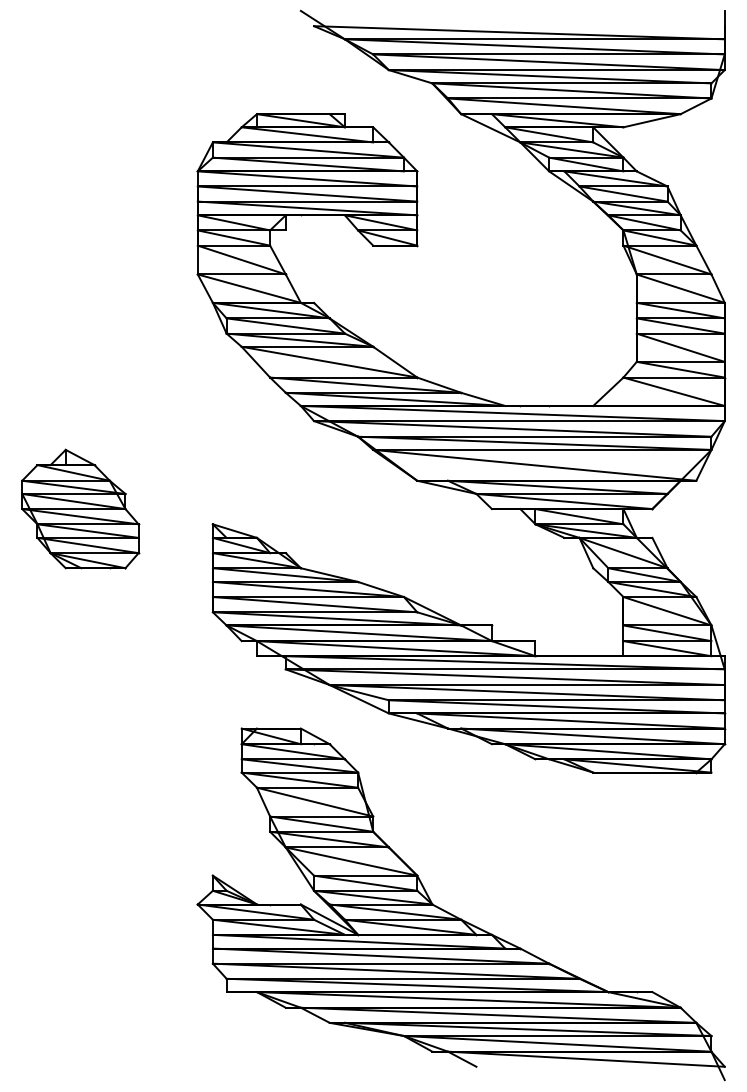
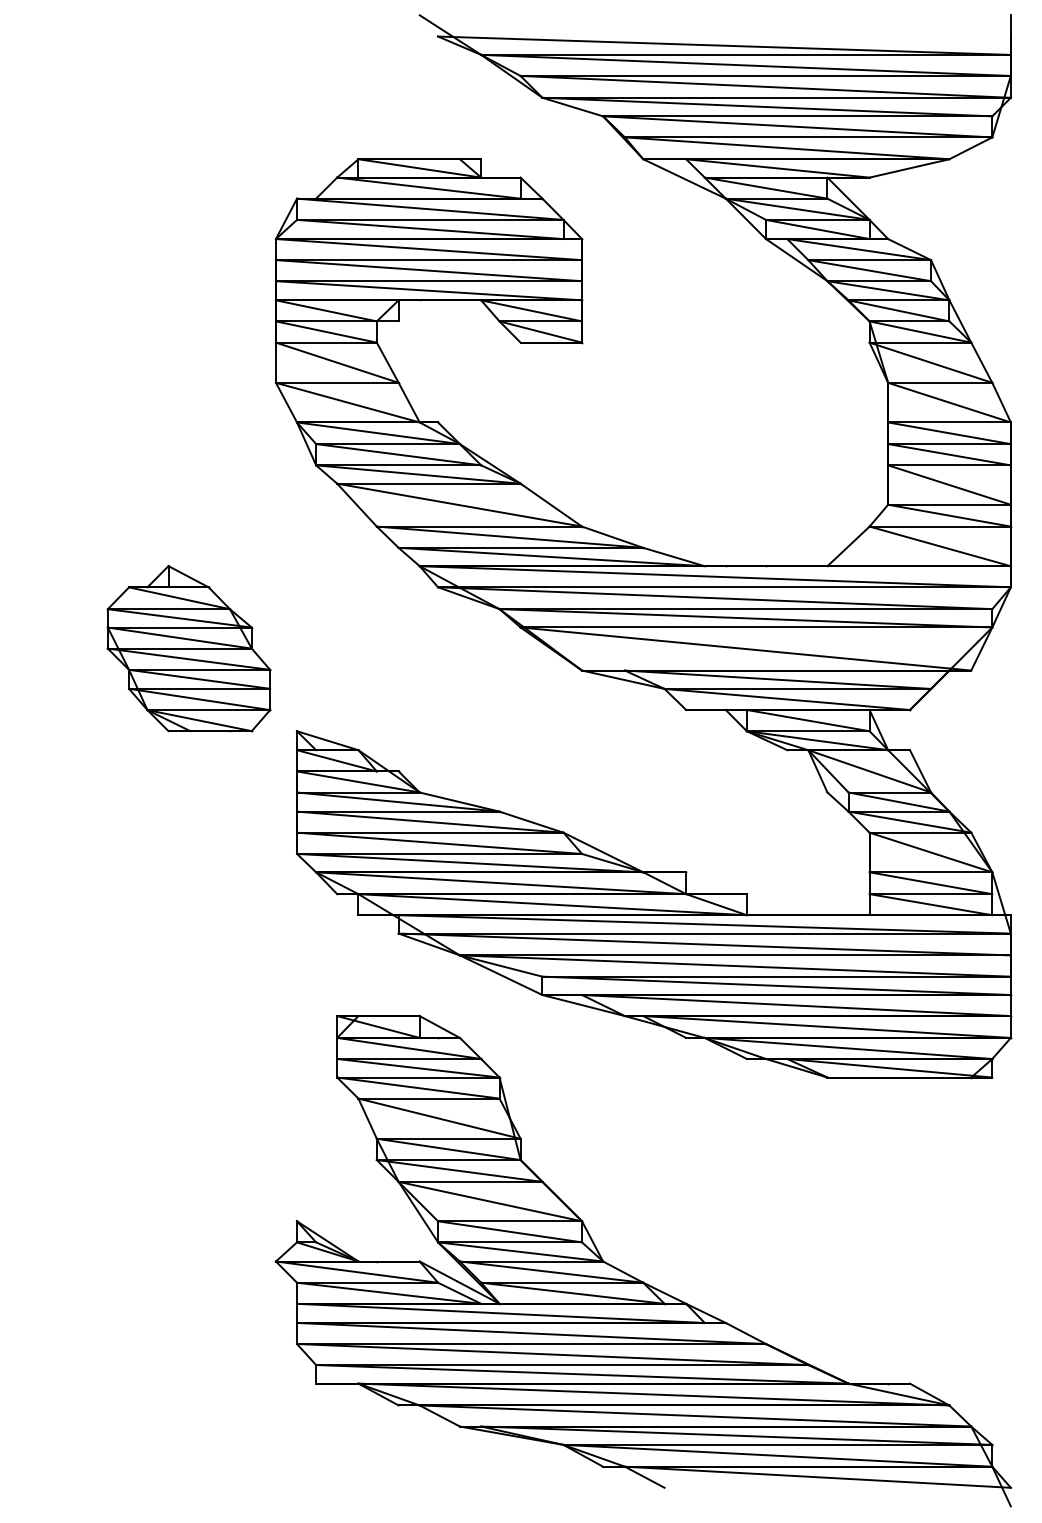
part: (80, 508) -> (189, 647), moved

